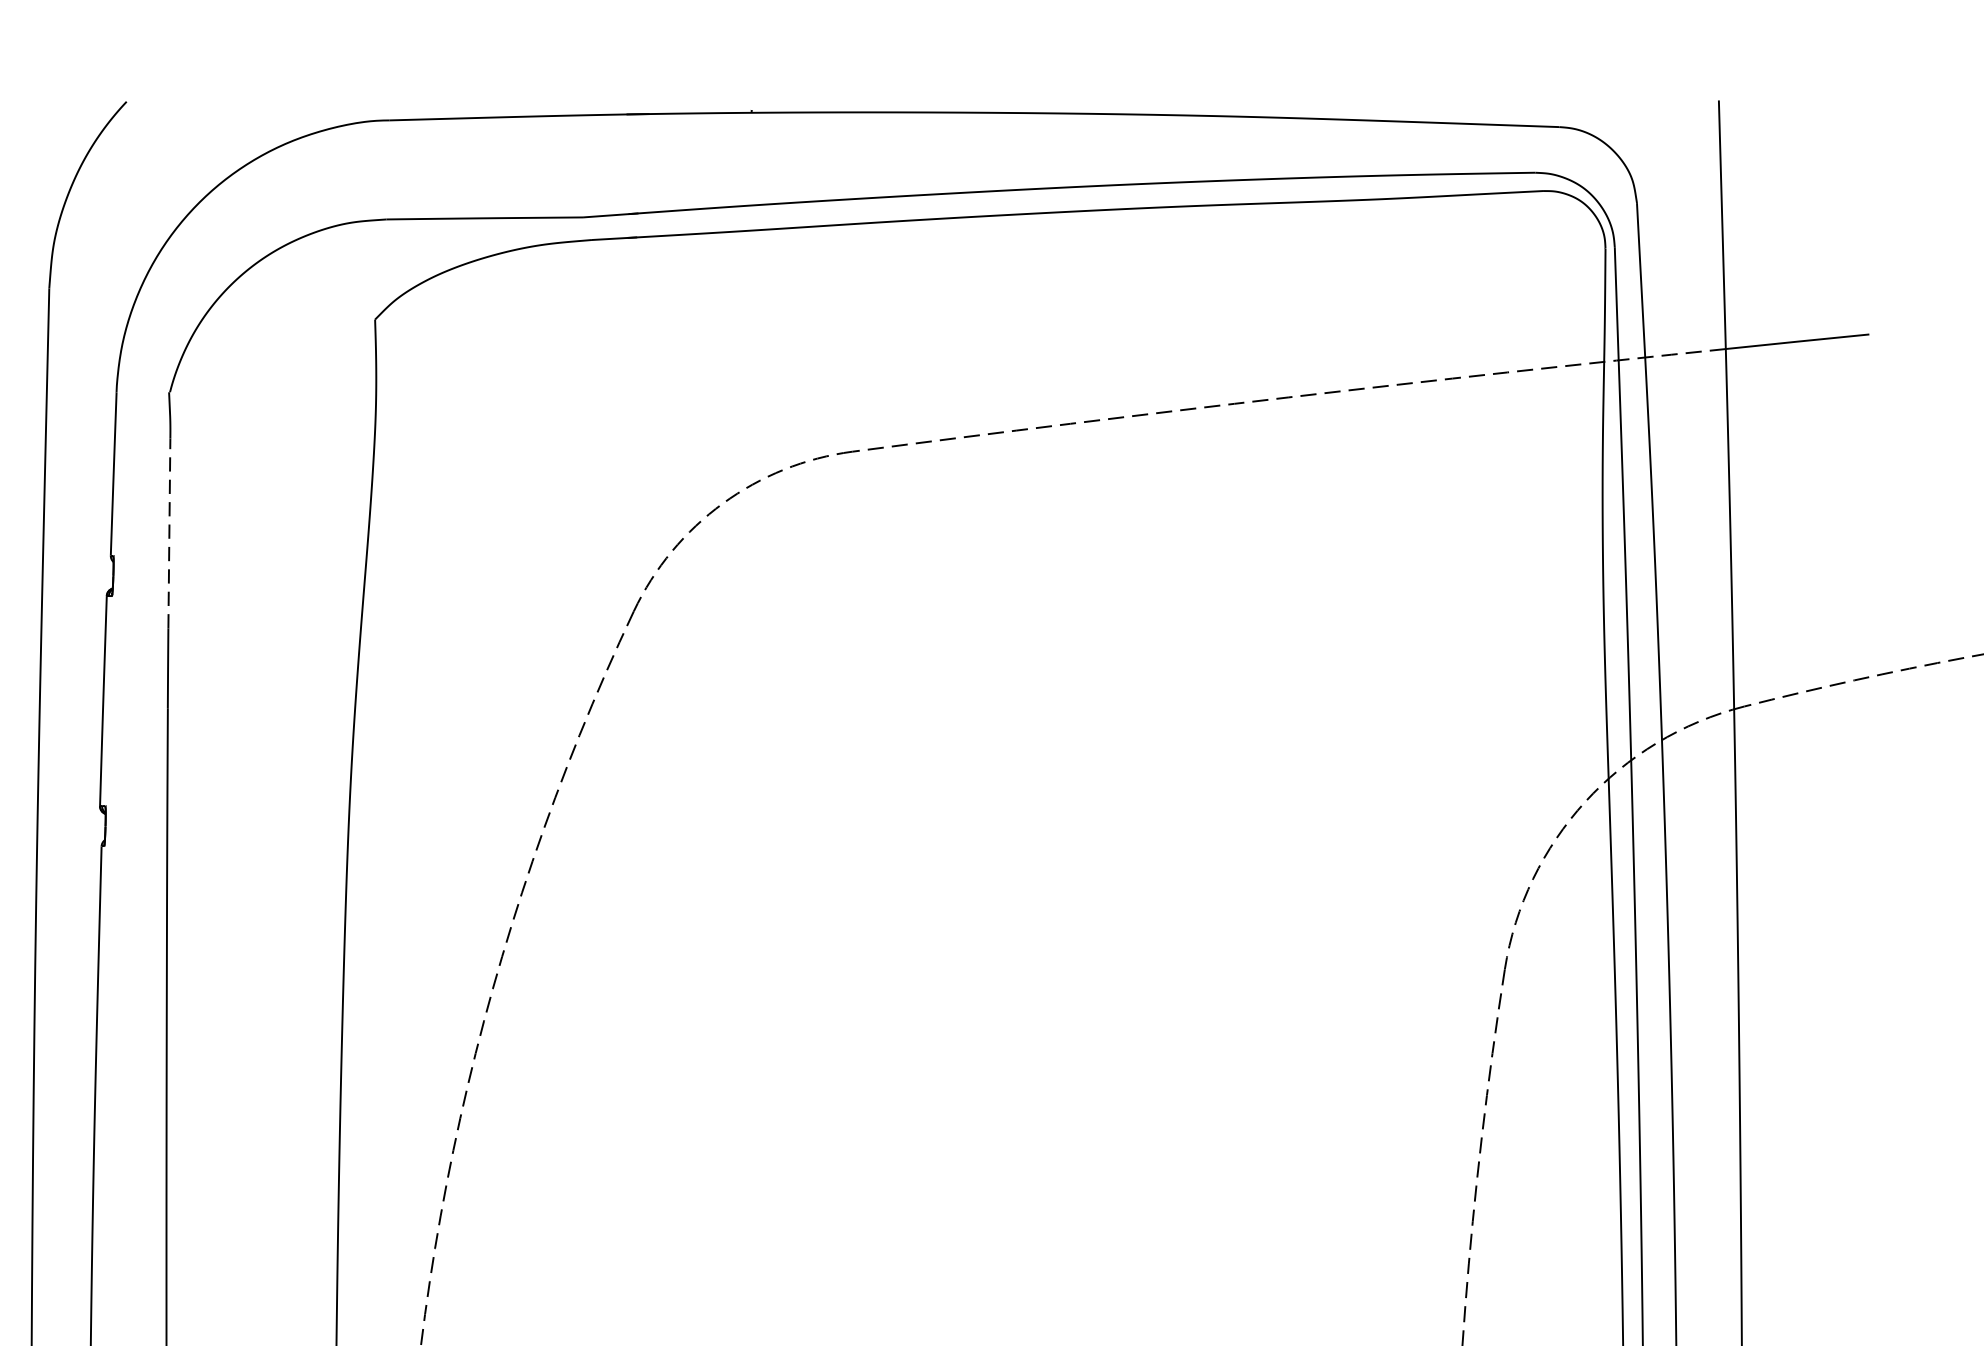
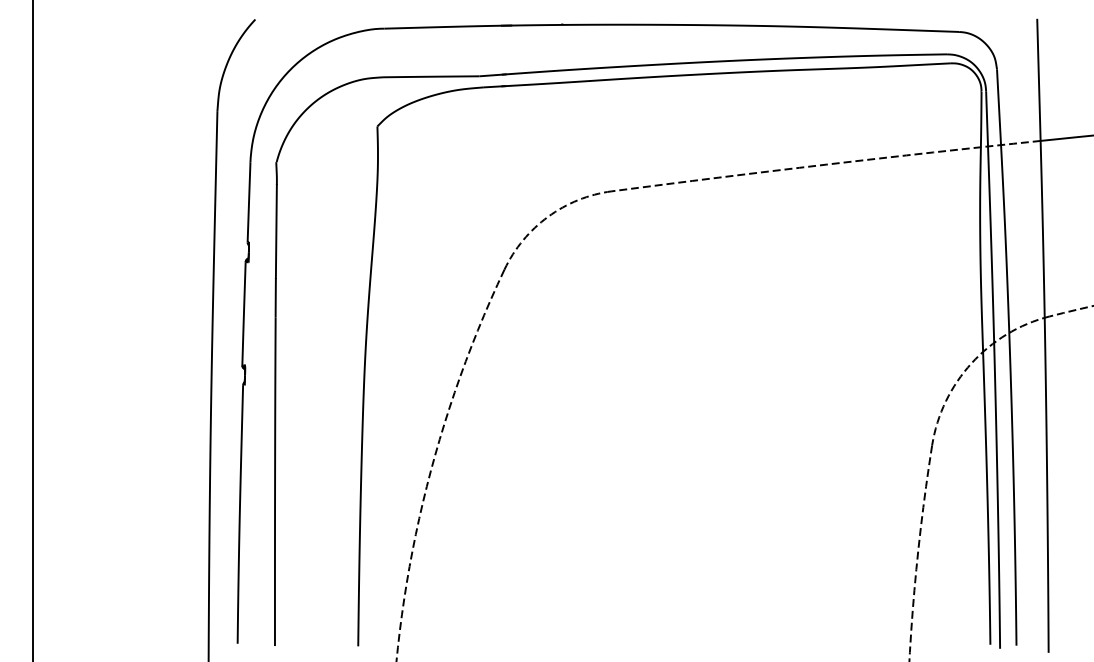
line: (169, 533) -> (276, 231), dashed -> solid

